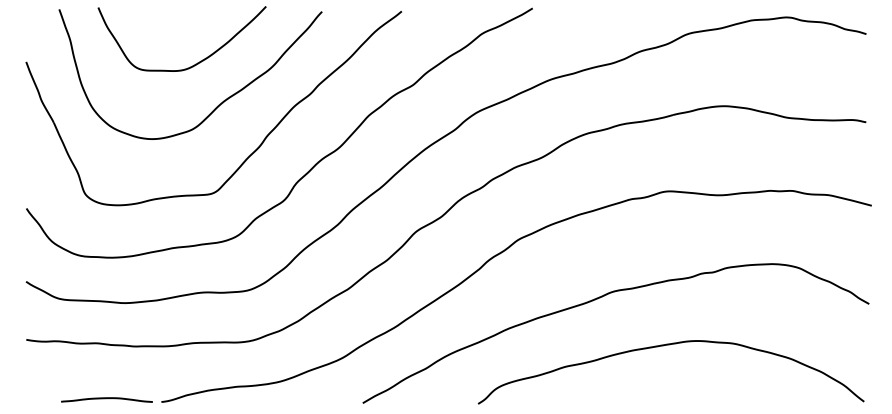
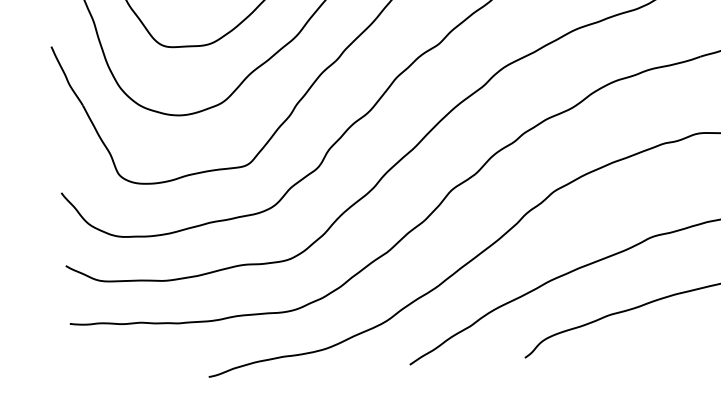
curve: (106, 399) -> (153, 378), removed

